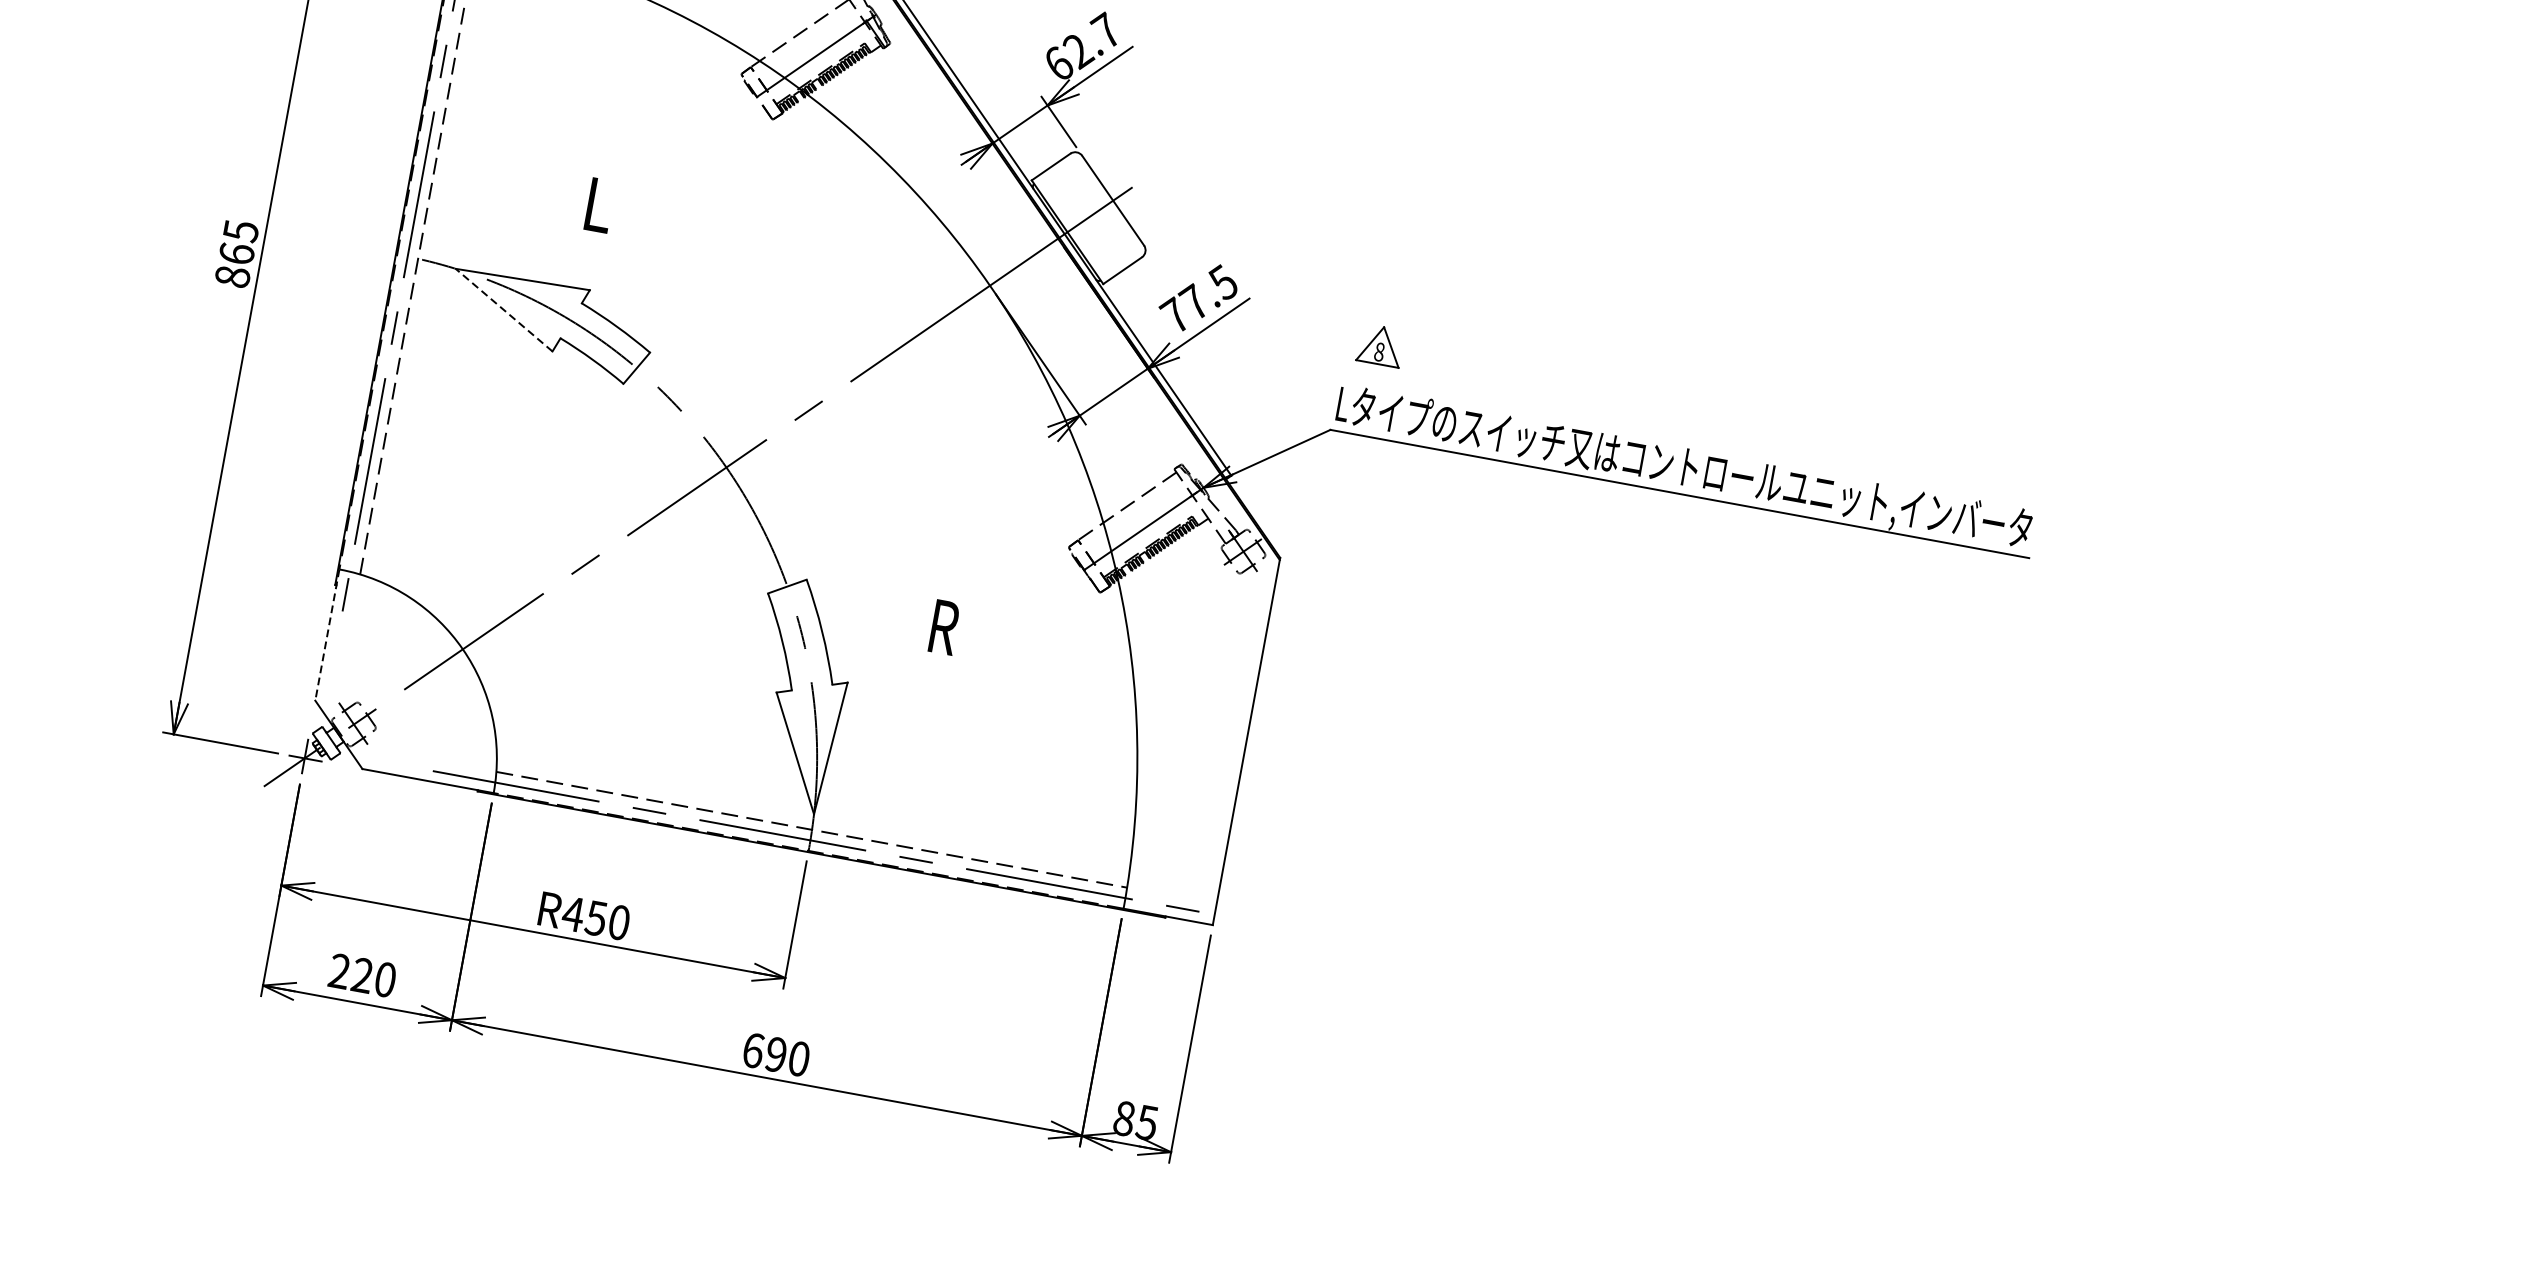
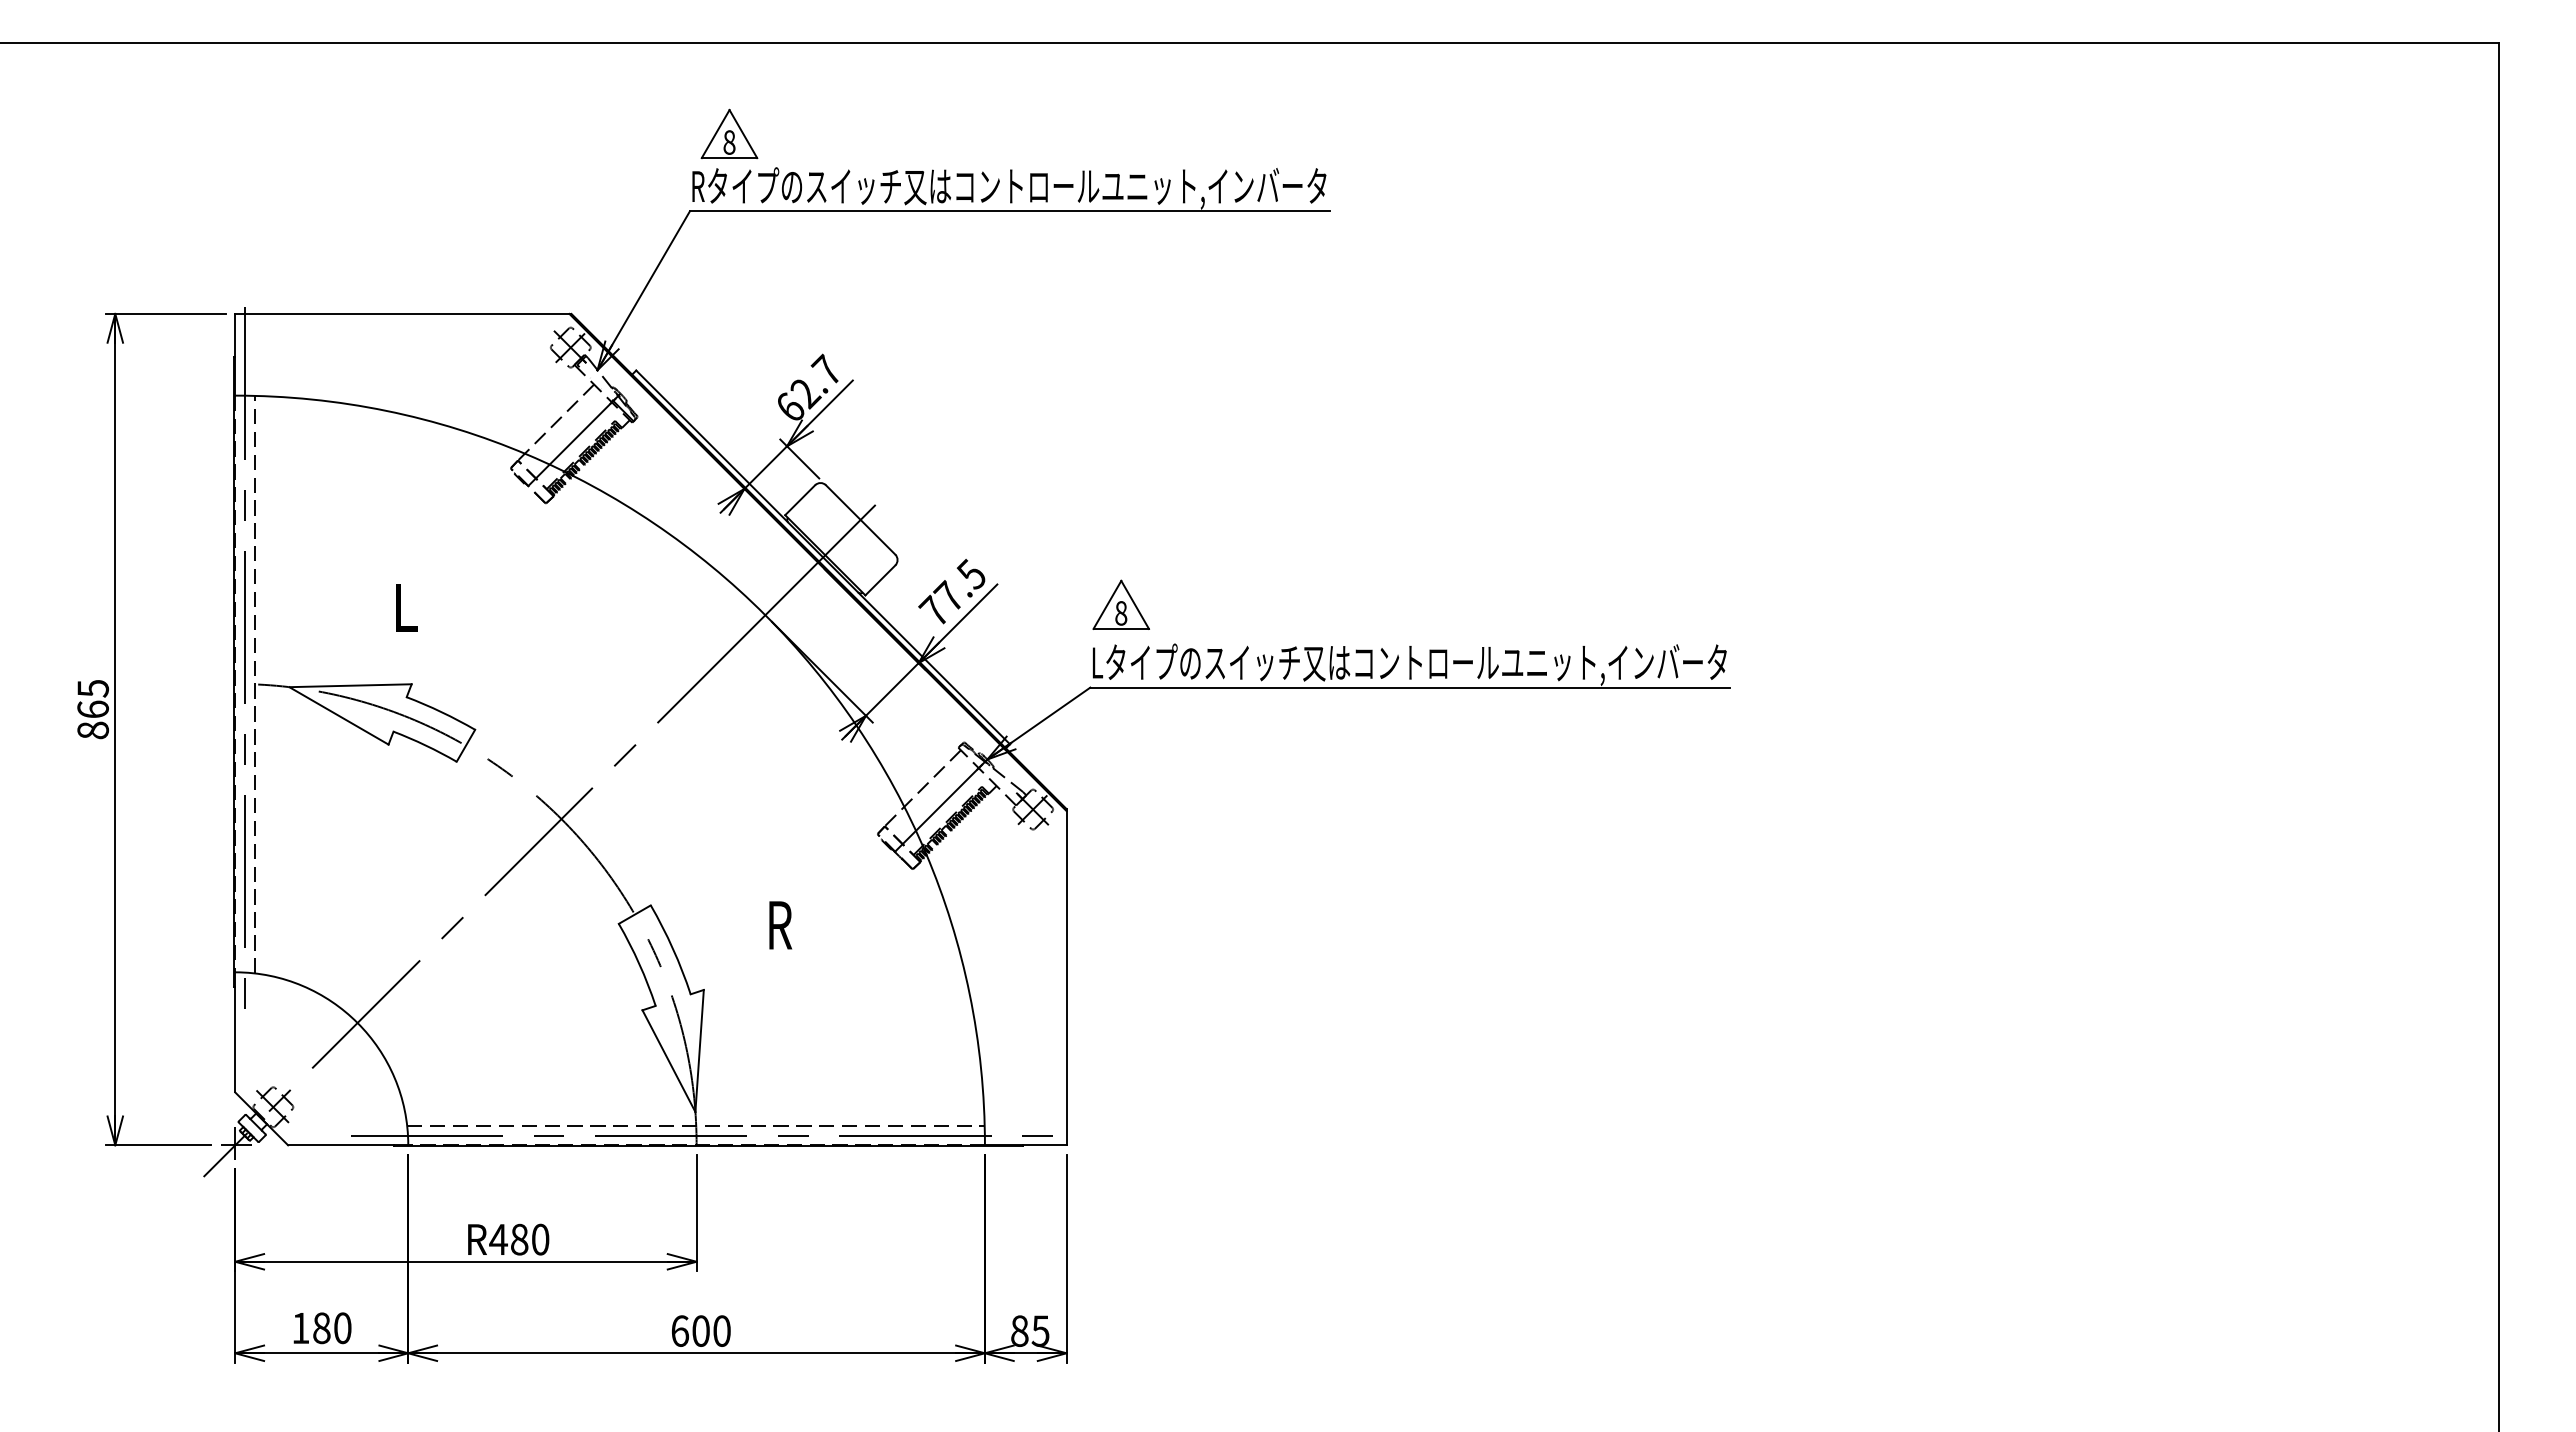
line: (503, 309) -> (338, 715), dashed -> solid
part: (1380, 345) -> (1120, 604), size x1.43
line: (327, 635) -> (235, 1032), dashed -> solid
text: (596, 918) -> (519, 1239), R450 -> R480
text: (351, 973) -> (311, 1328), 220 -> 180
text: (775, 1053) -> (700, 1330), 690 -> 600

